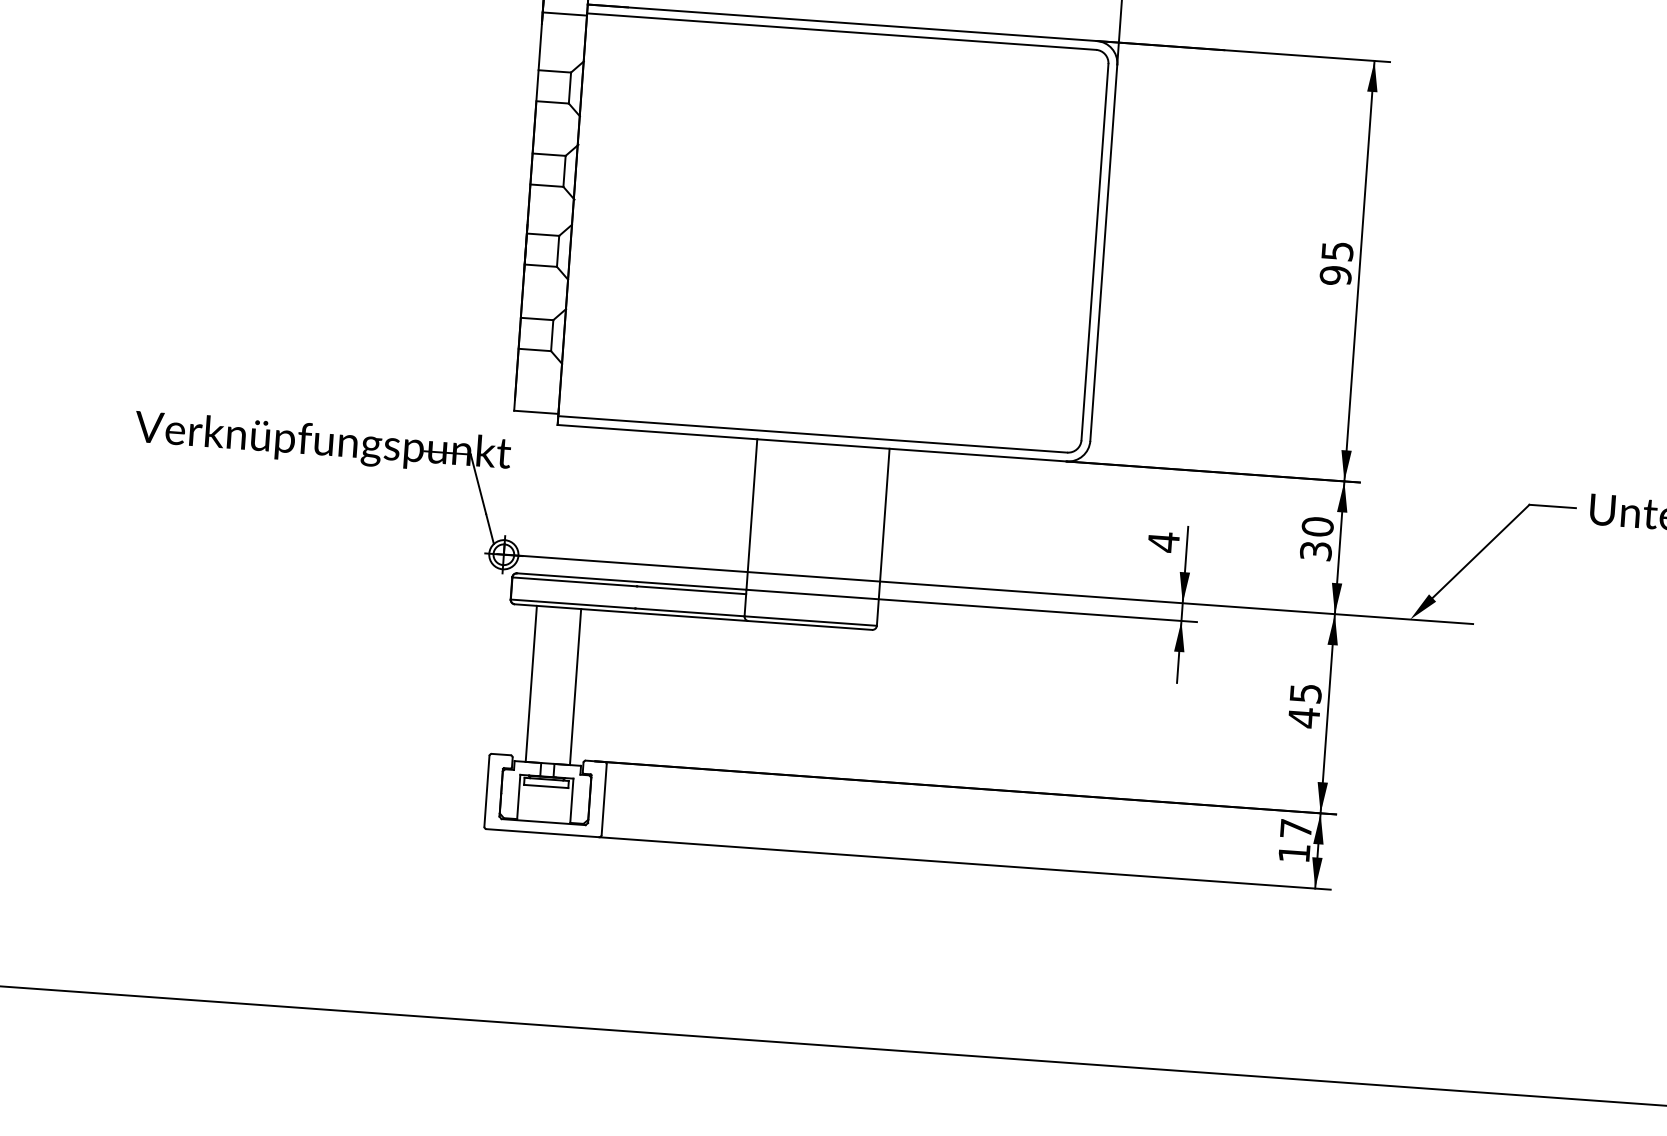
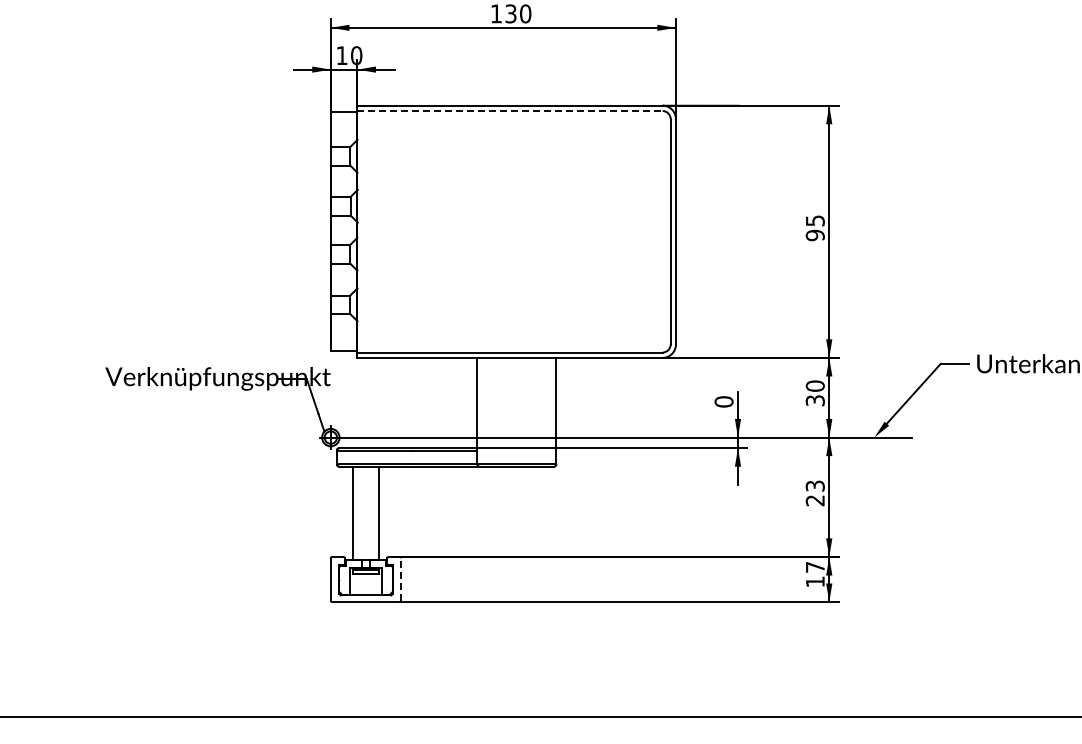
line: (842, 32) -> (510, 111), solid -> dashed
text: (1162, 541) -> (723, 401), 4 -> 0
text: (1303, 705) -> (814, 493), 45 -> 23
line: (604, 799) -> (401, 579), solid -> dashed

